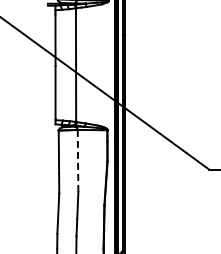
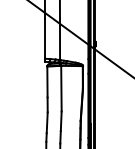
line: (78, 161) -> (61, 88), dashed -> solid

